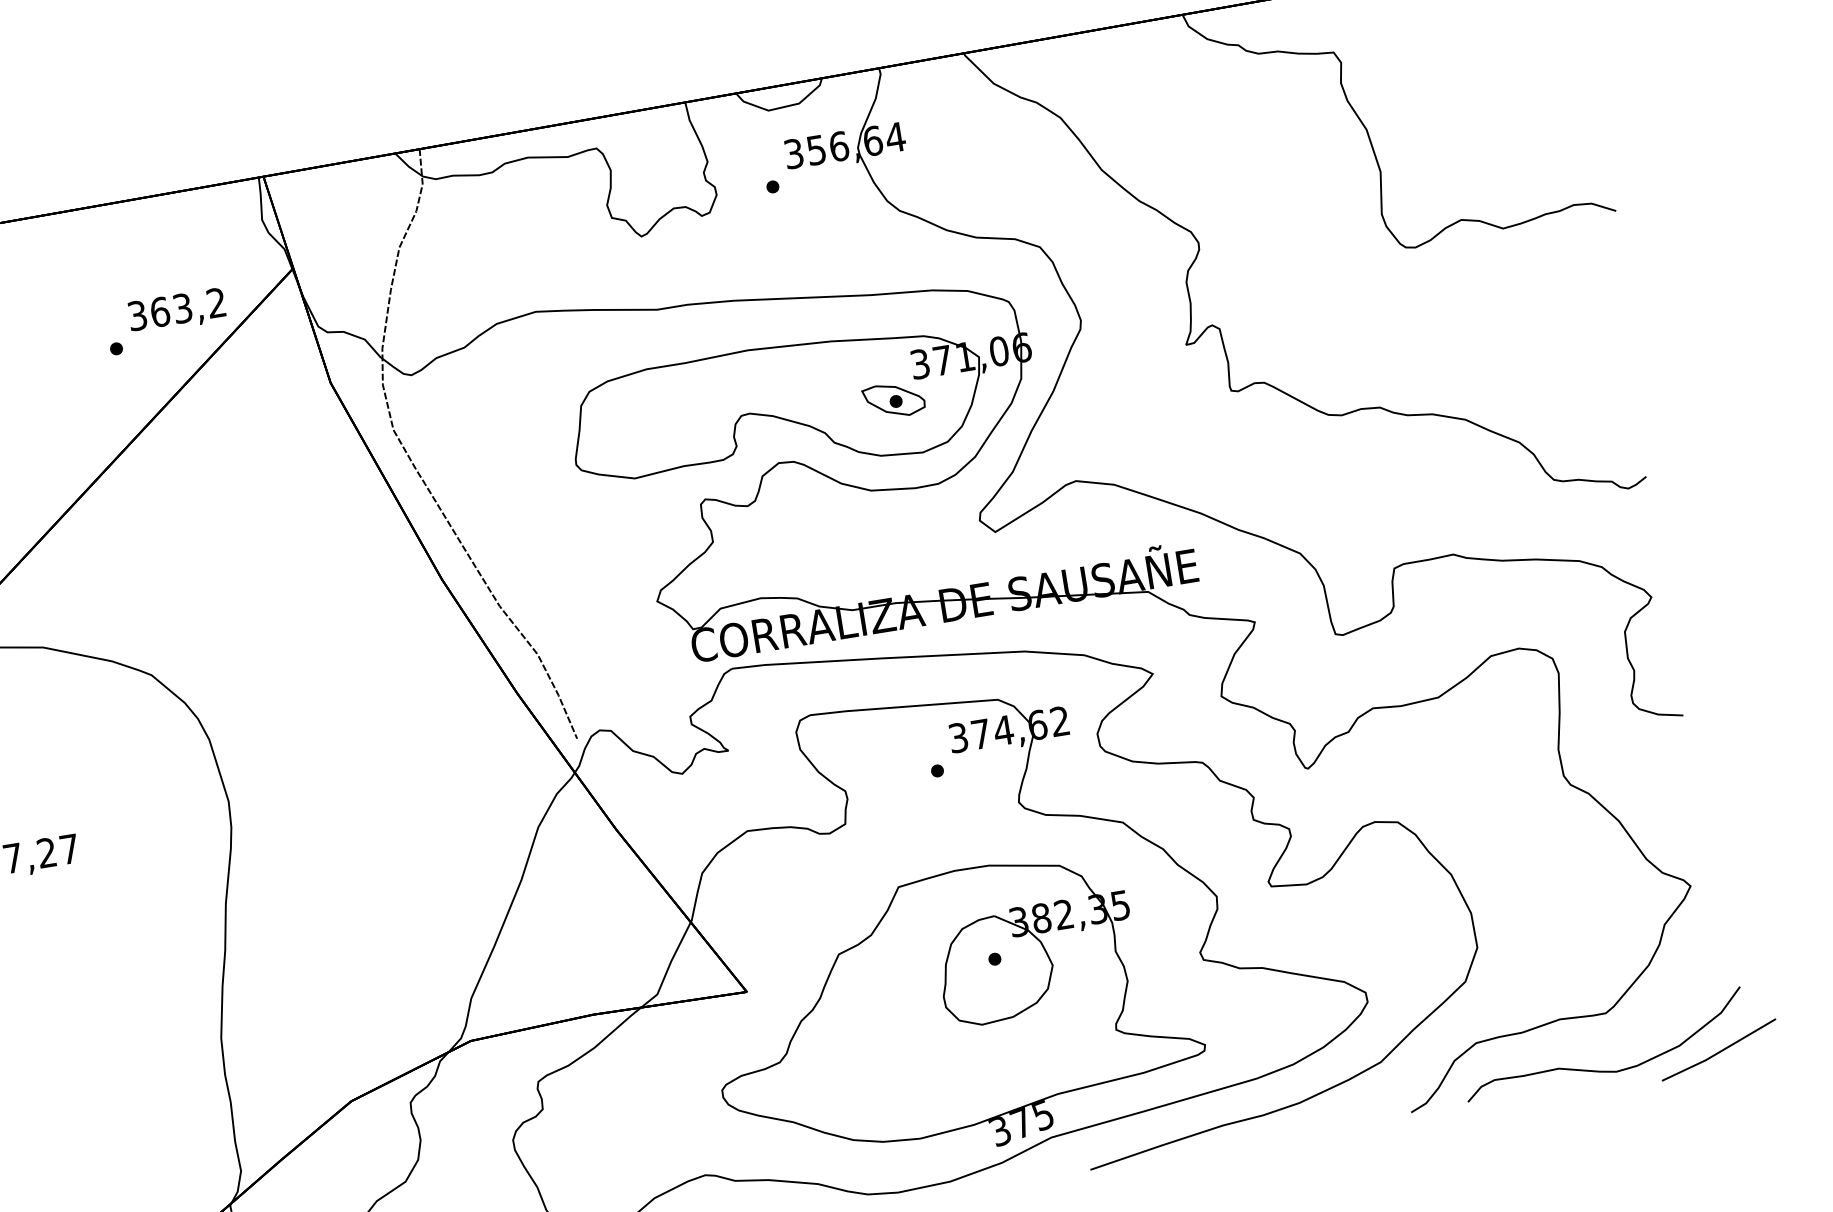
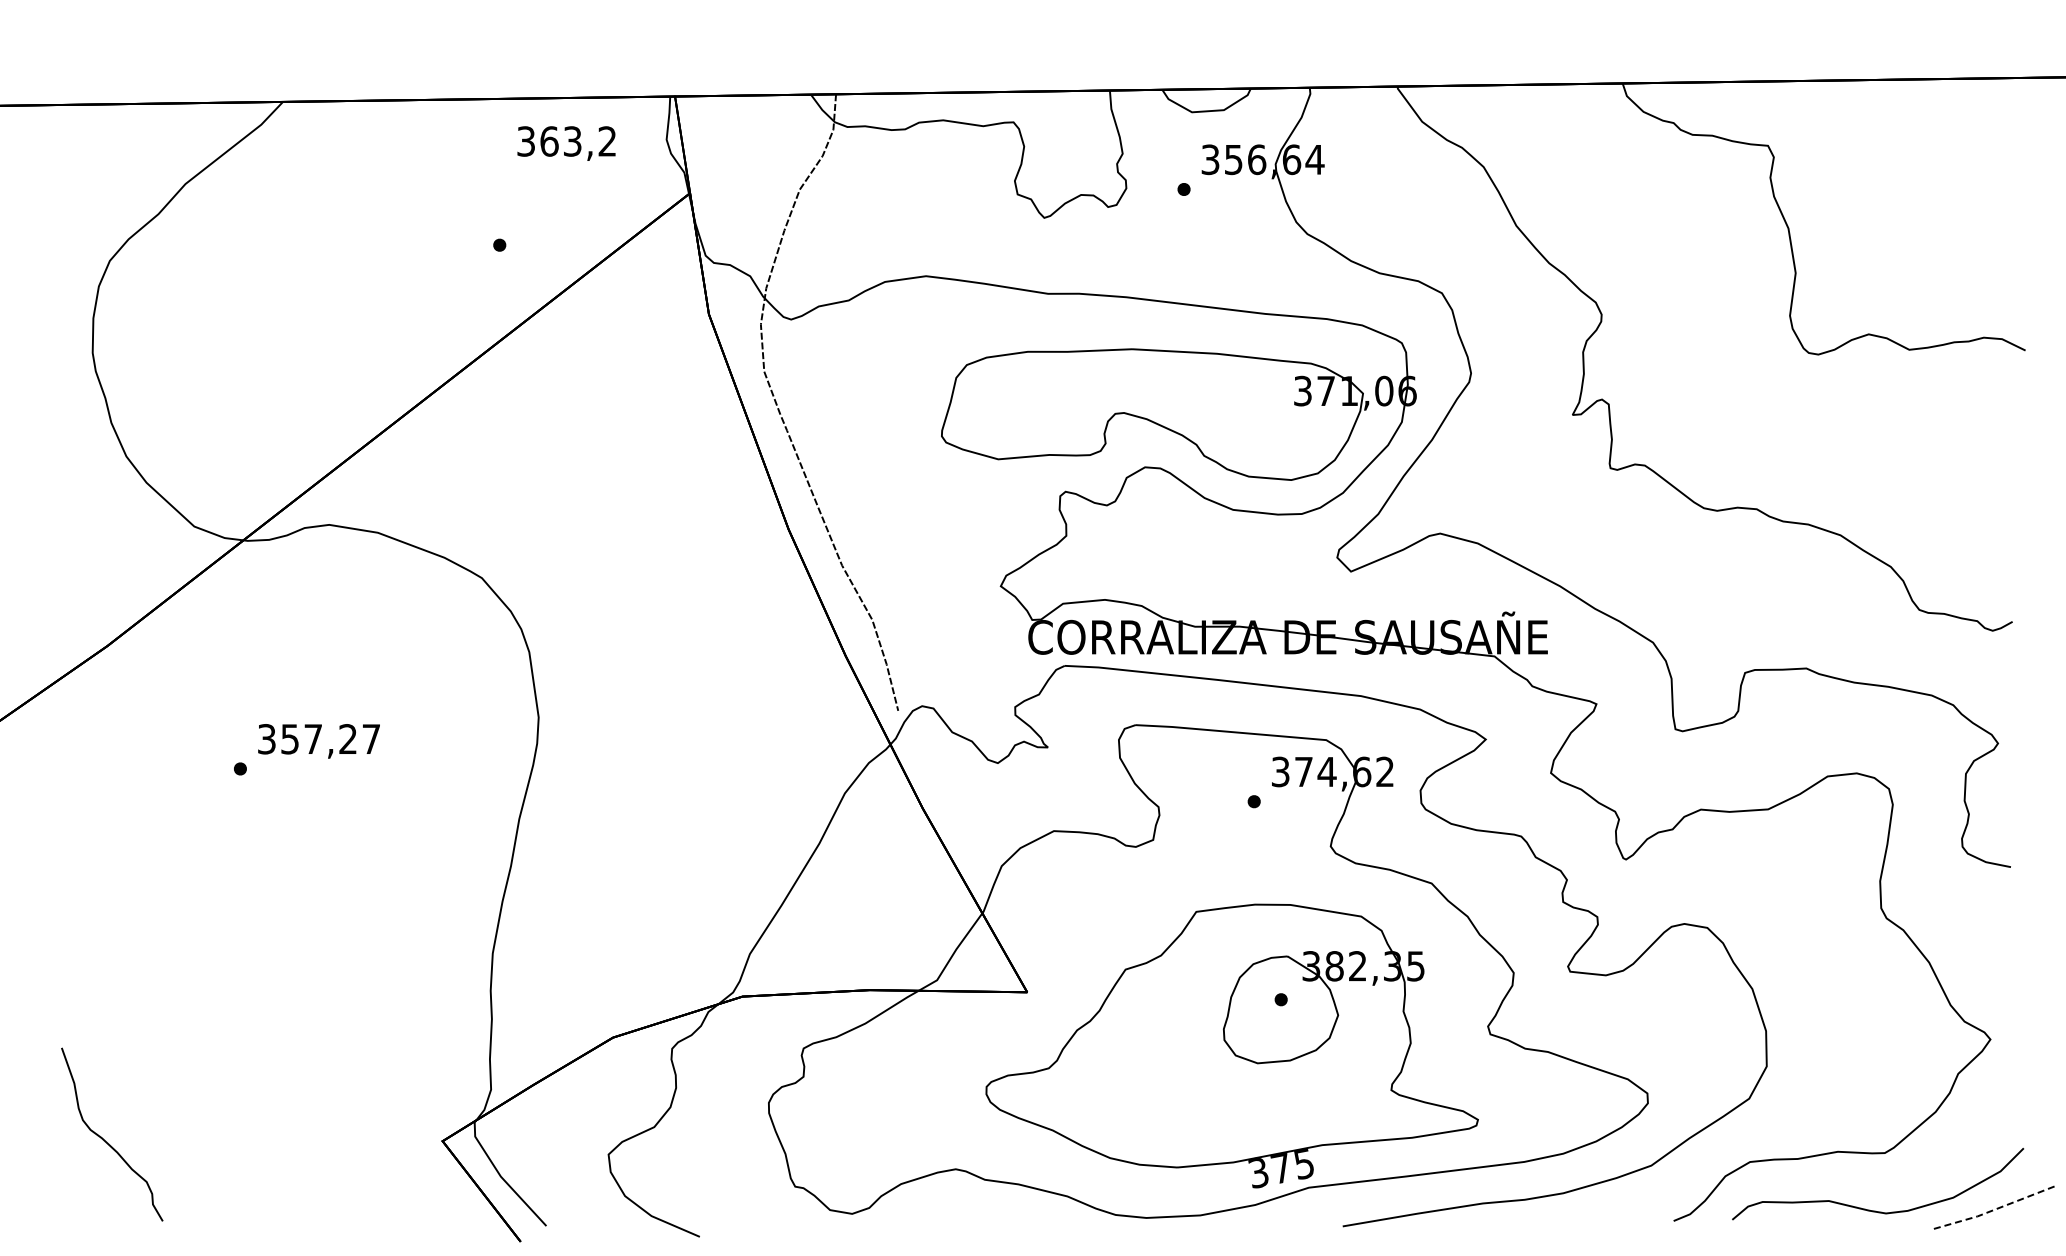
text: (177, 311) -> (566, 143), moved
part: (893, 400) -> (1270, 423), removed
line: (1719, 1052) -> (1992, 1210), solid -> dashed

